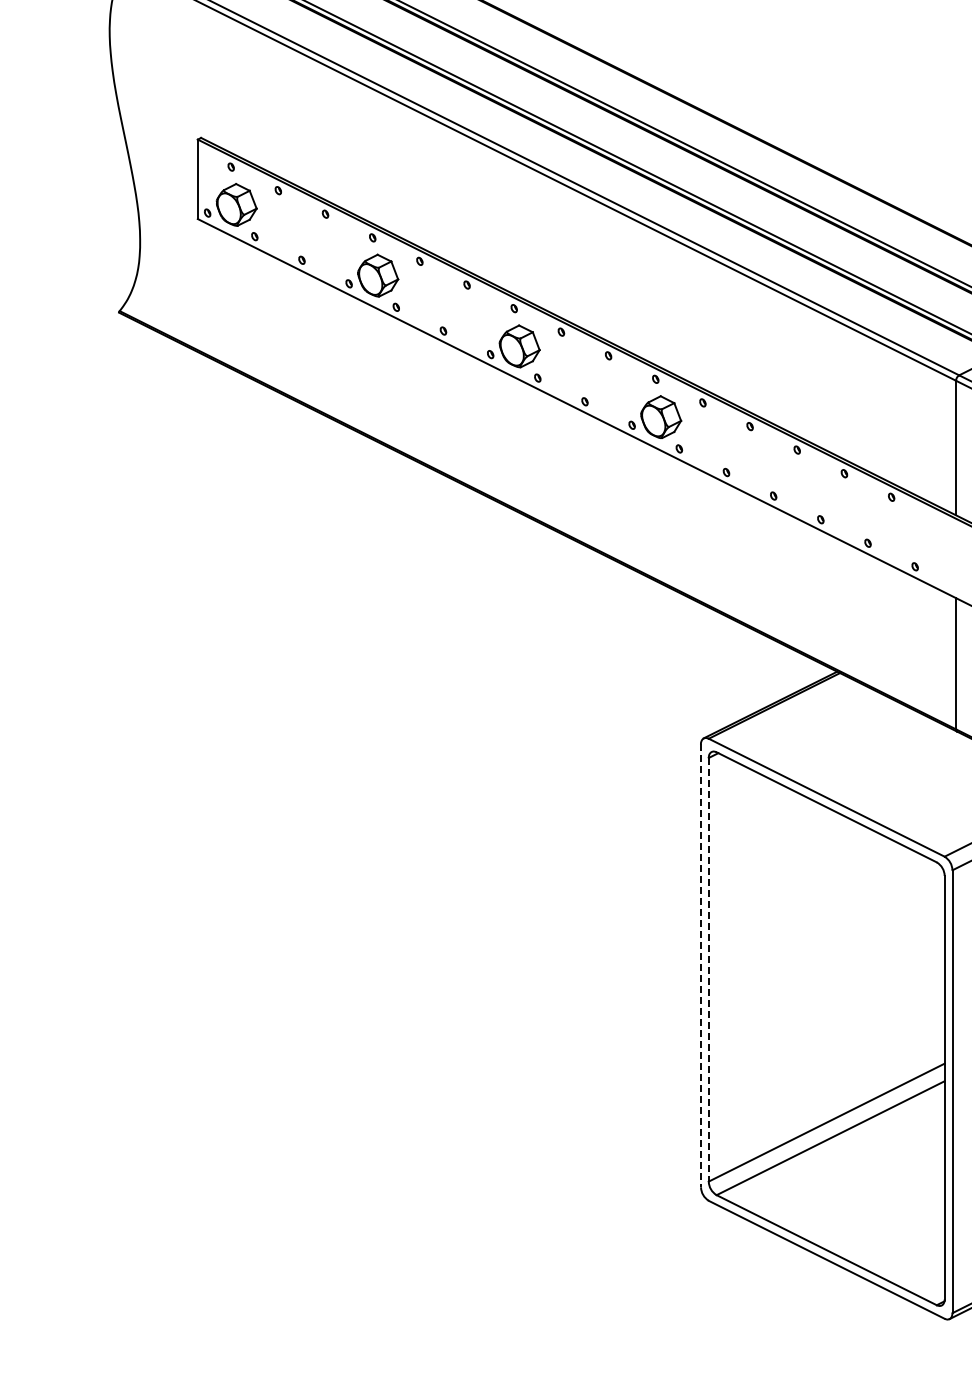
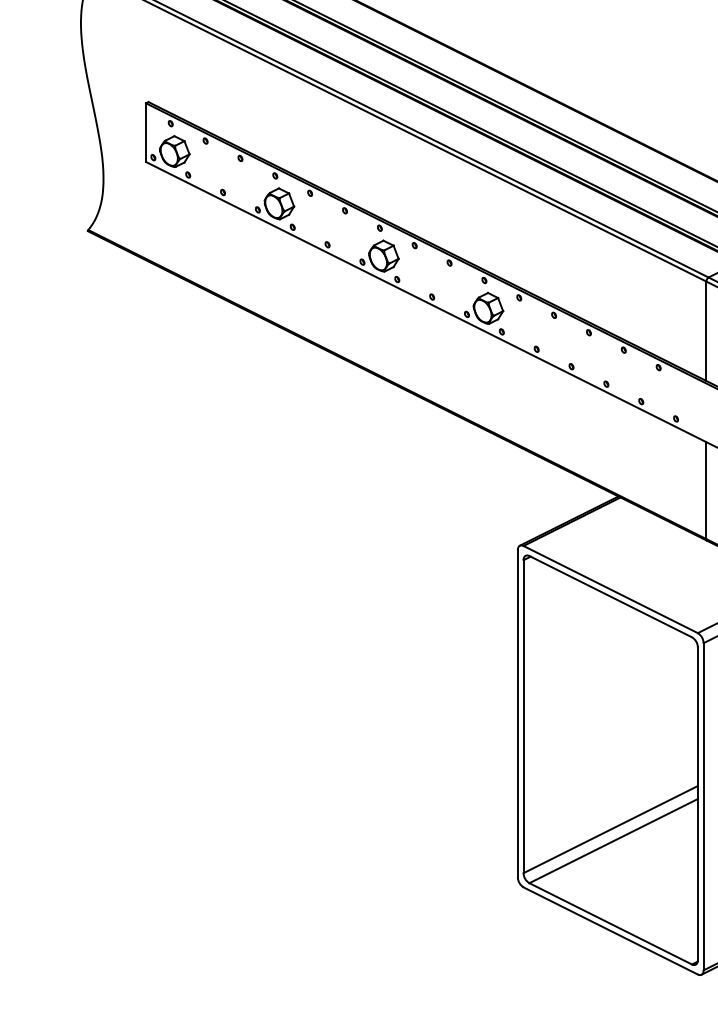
line: (700, 966) -> (517, 714), dashed -> solid
line: (708, 969) -> (523, 716), dashed -> solid

